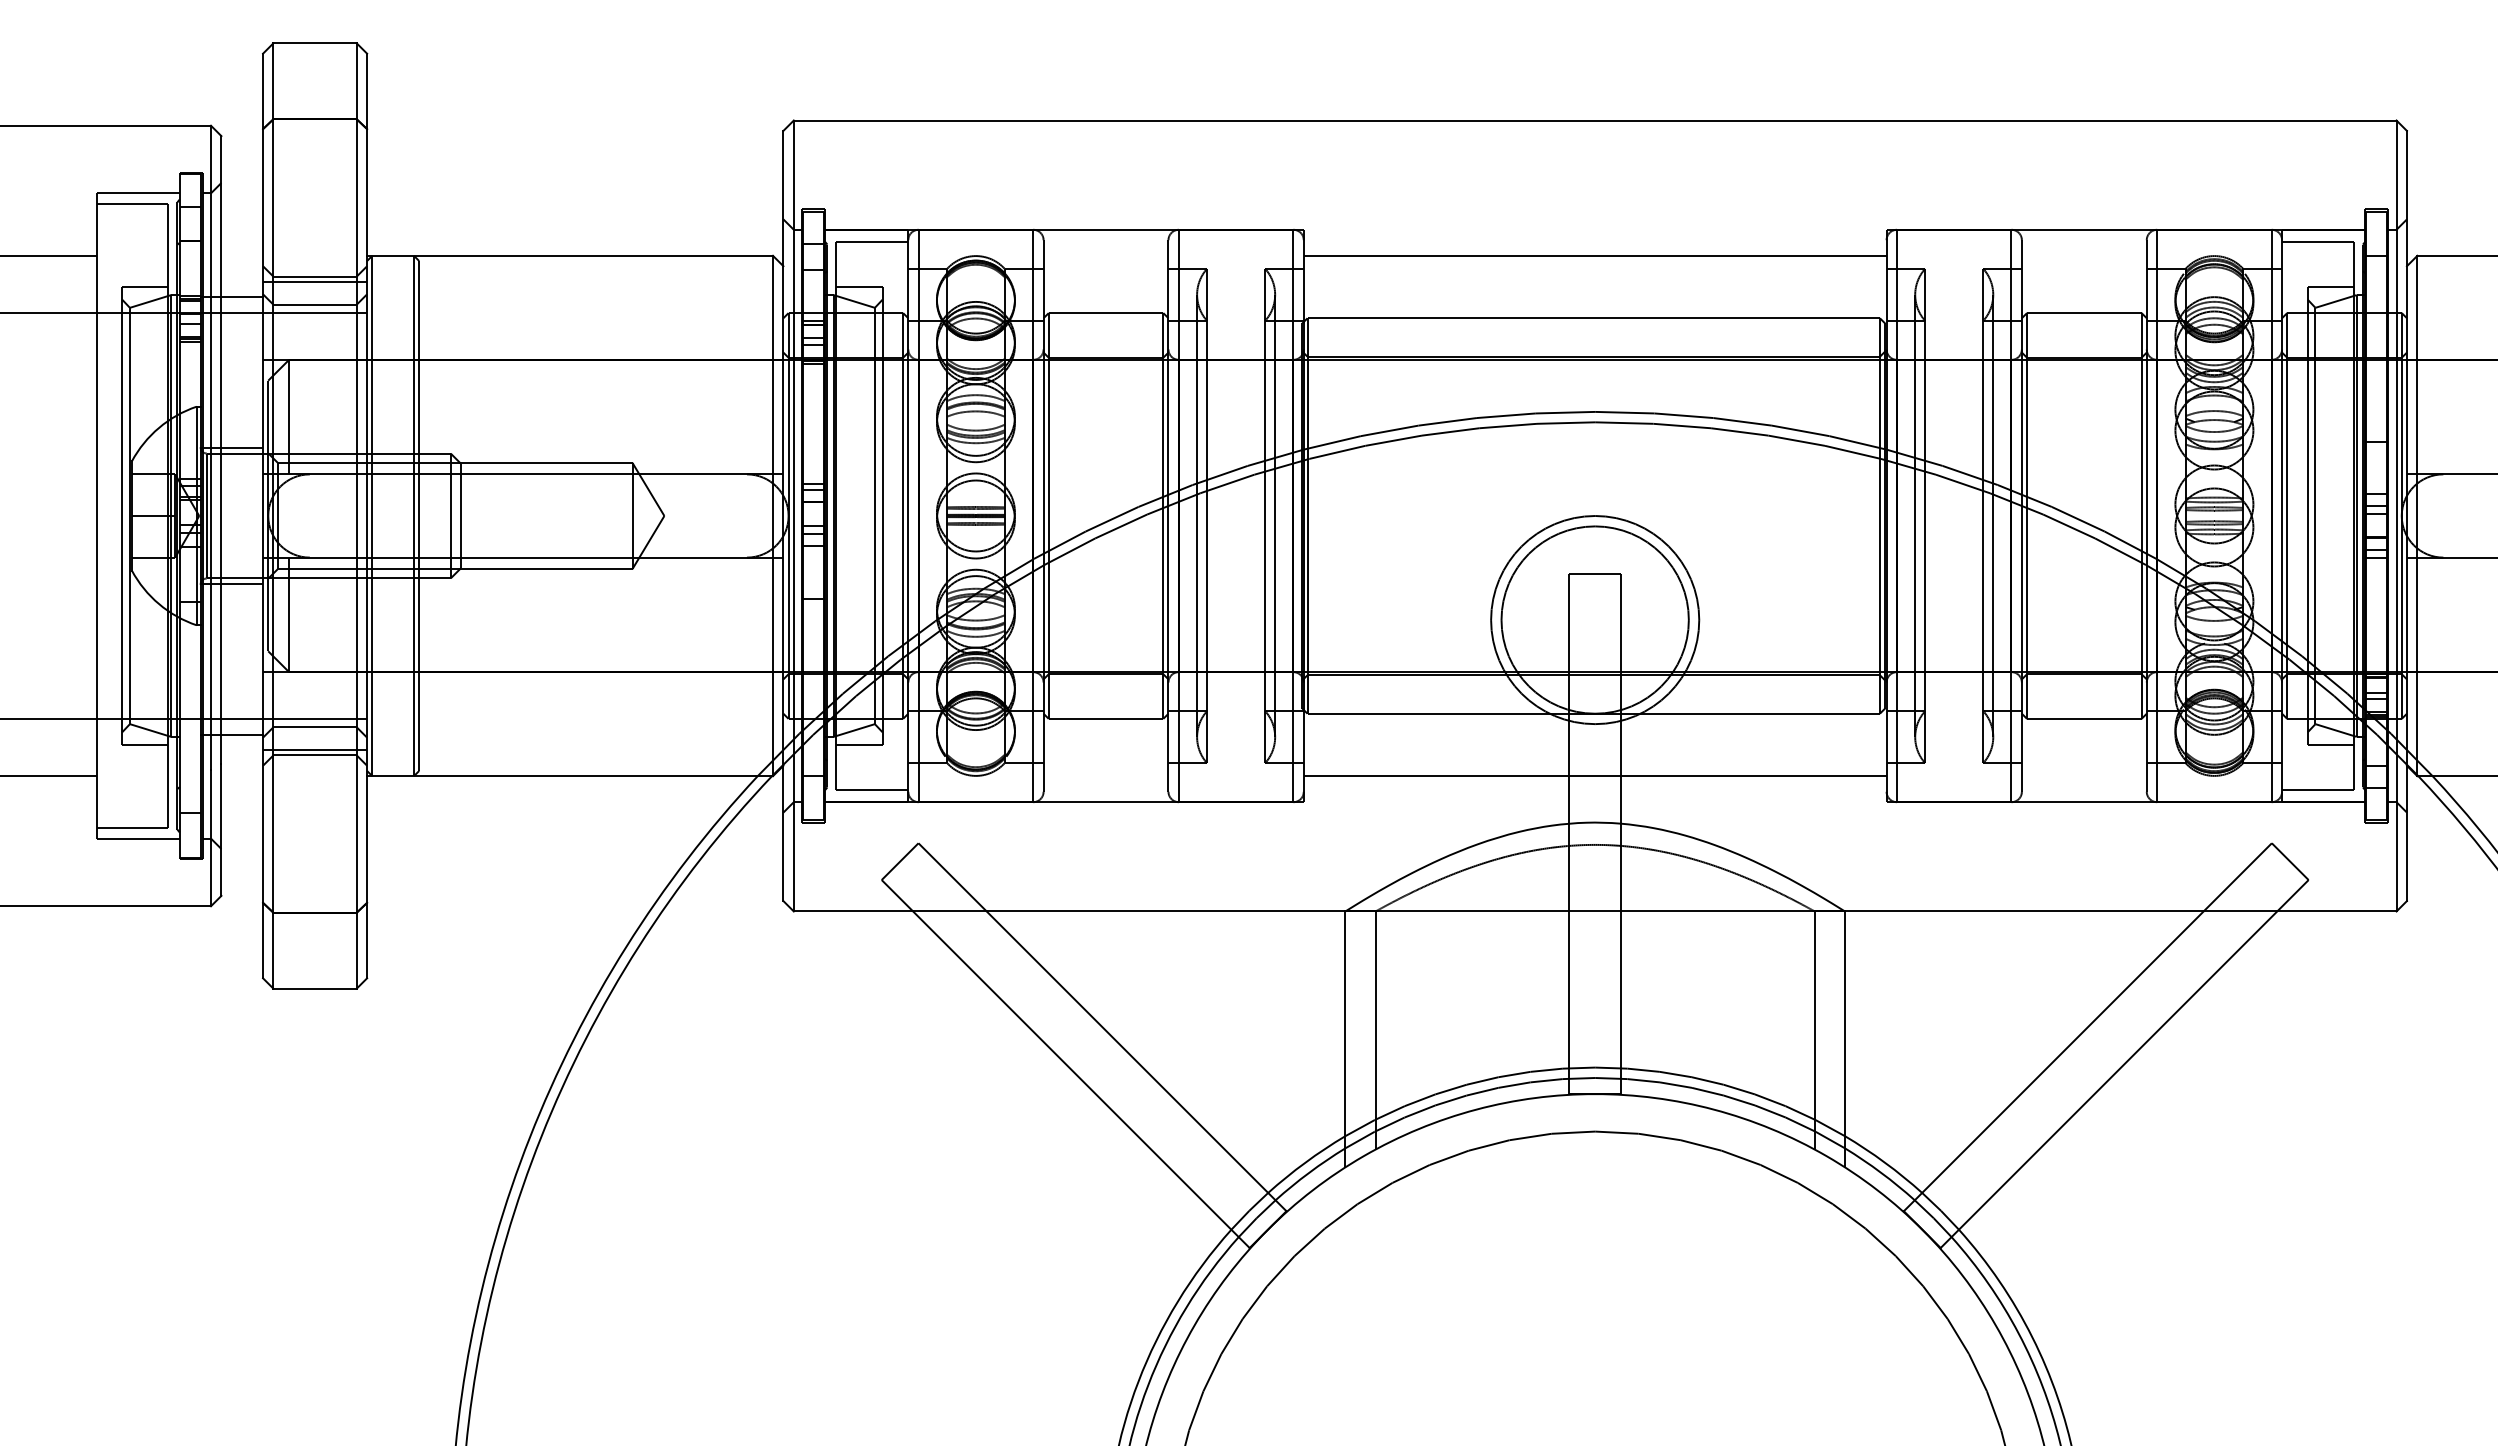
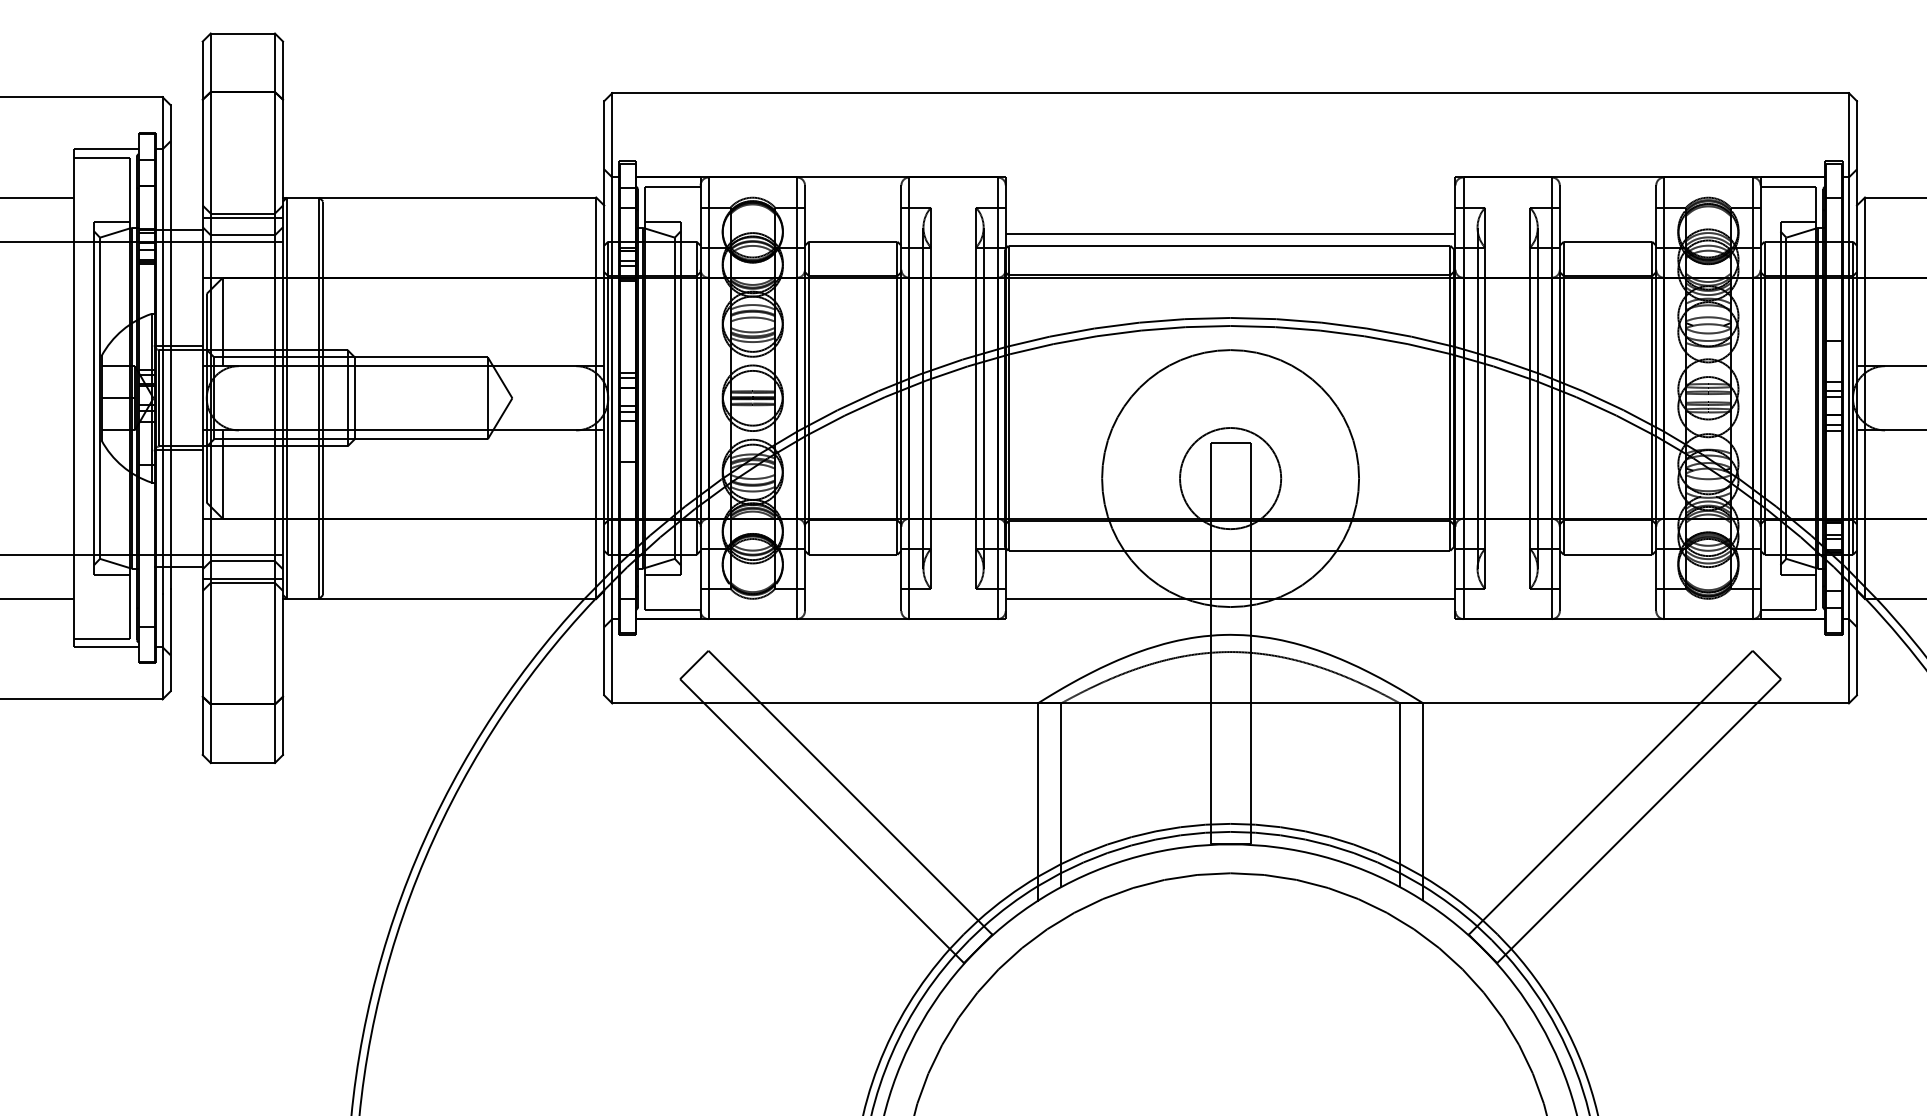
line: (1594, 255) -> (1230, 233), moved
circle: (1594, 619) -> (1230, 478), size x0.7
circle: (1595, 620) -> (1230, 478), size x1.6

